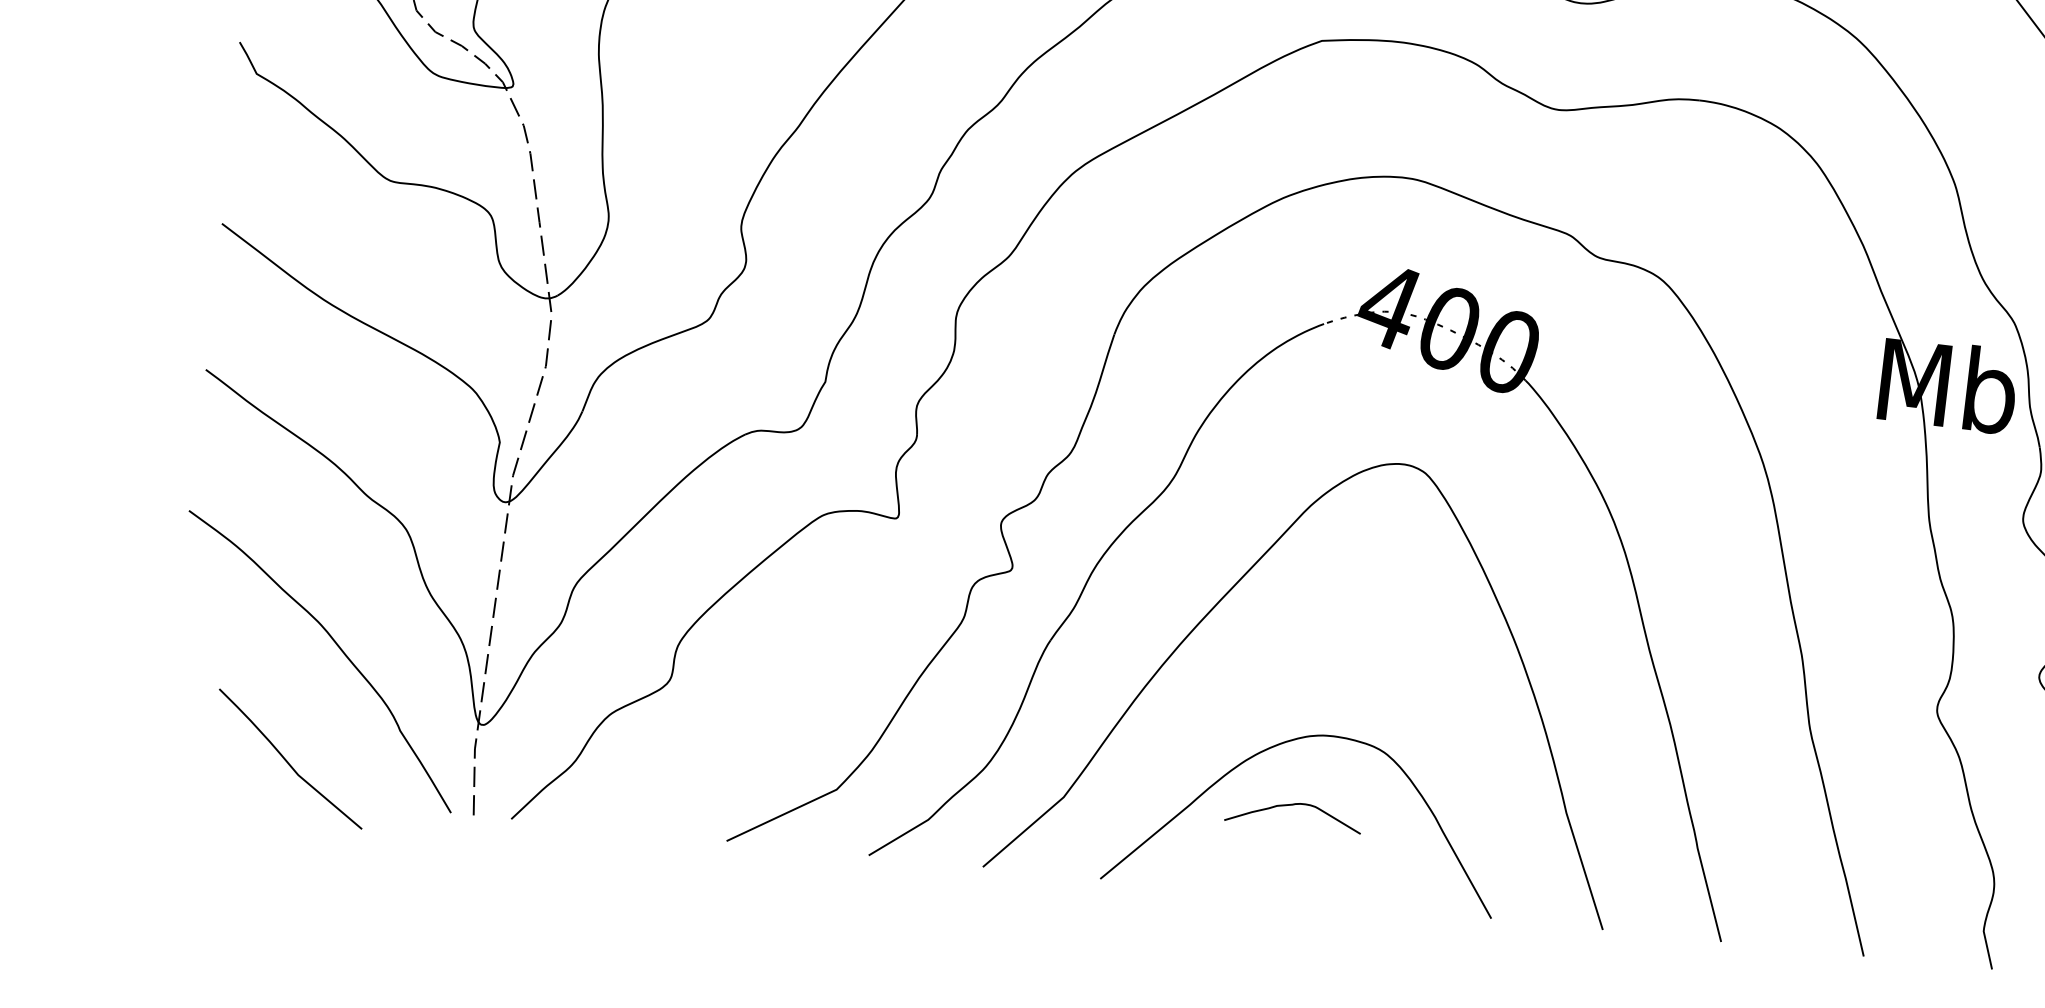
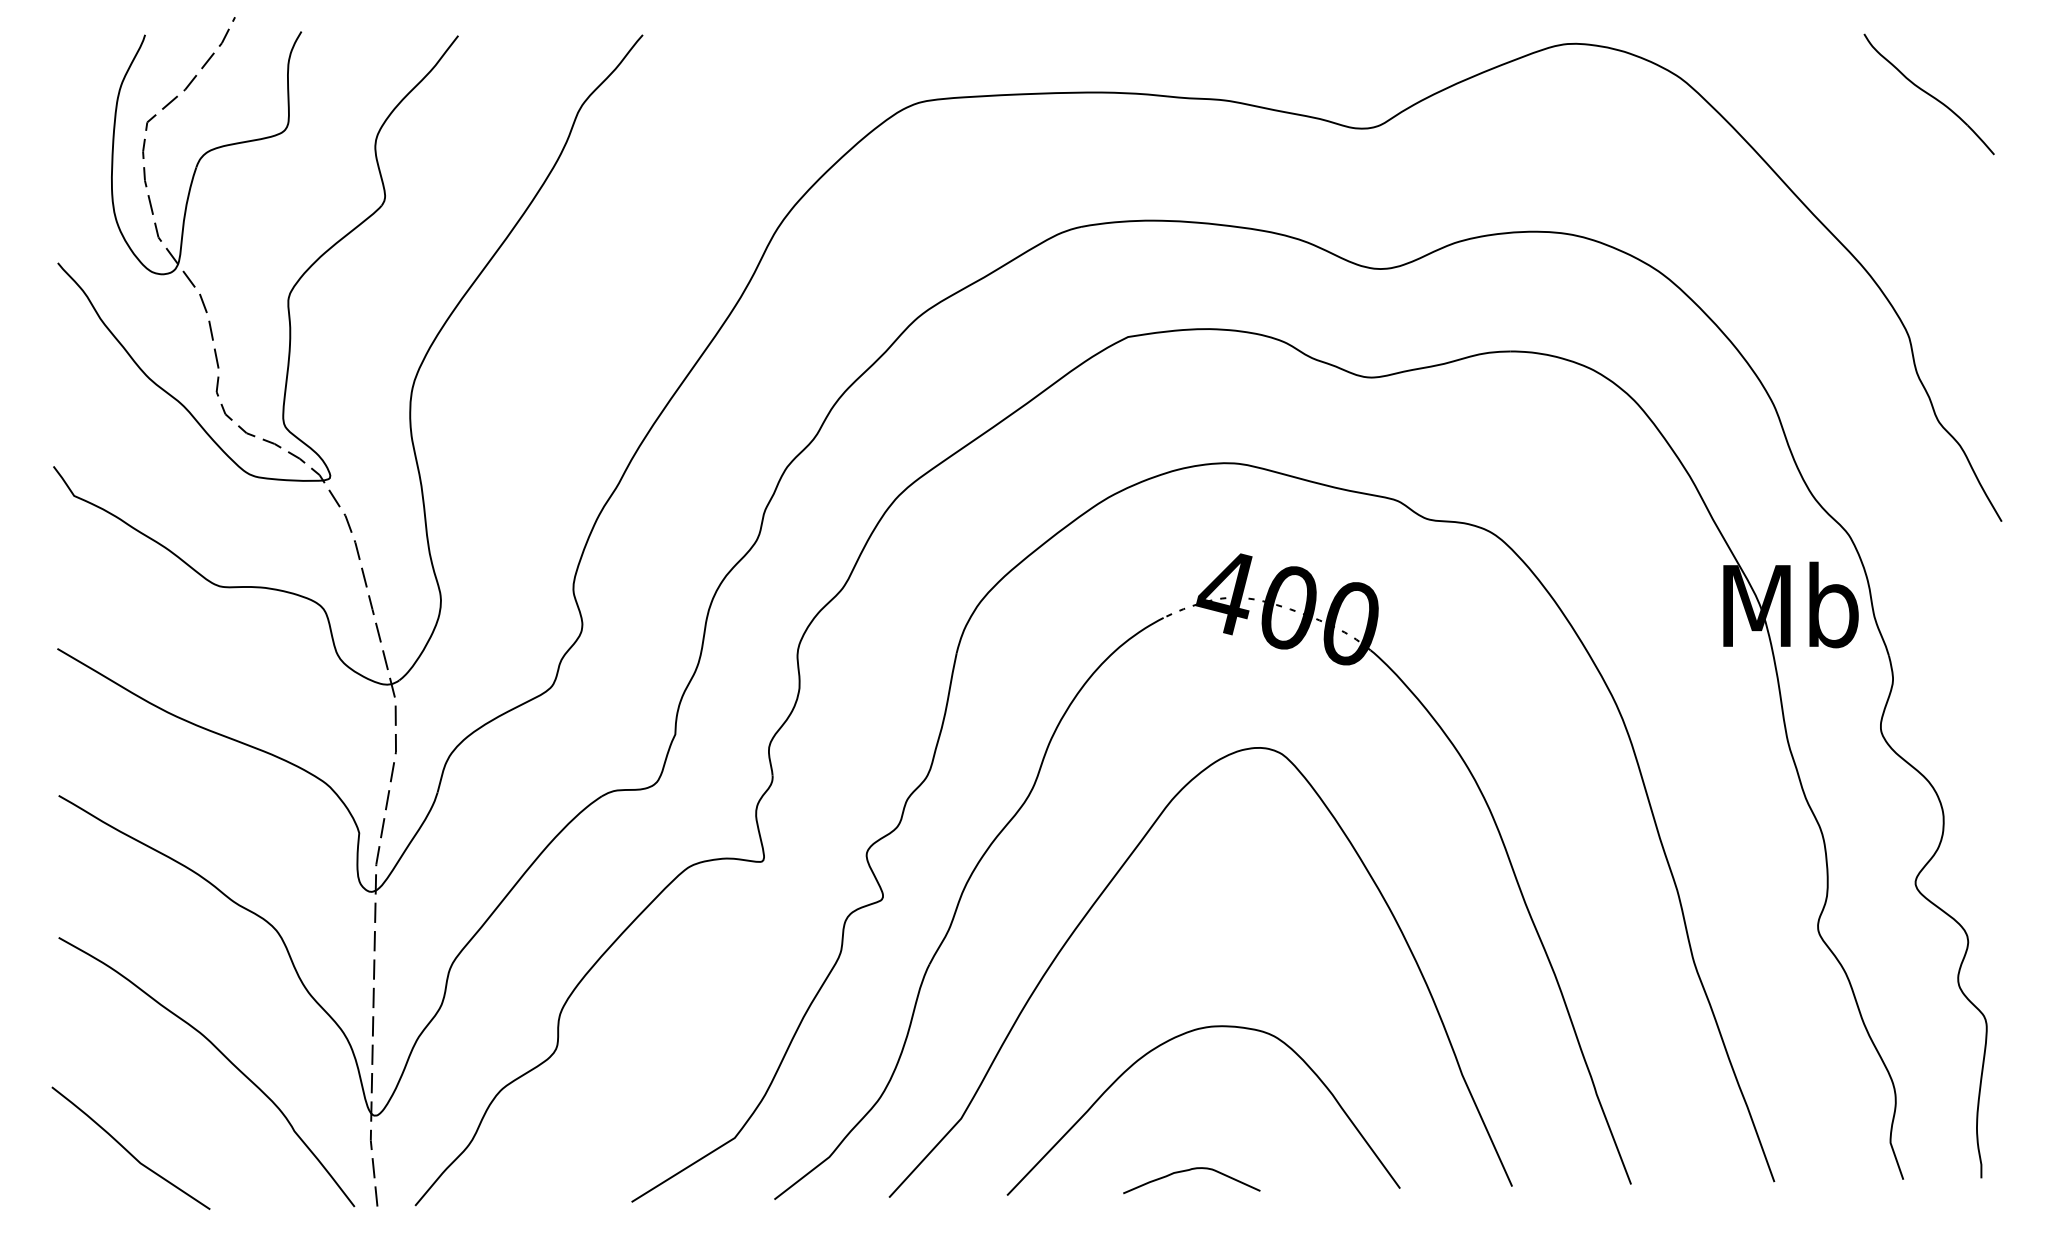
curve: (287, 759) -> (127, 1149), moved
curve: (1290, 806) -> (1187, 1171), moved

